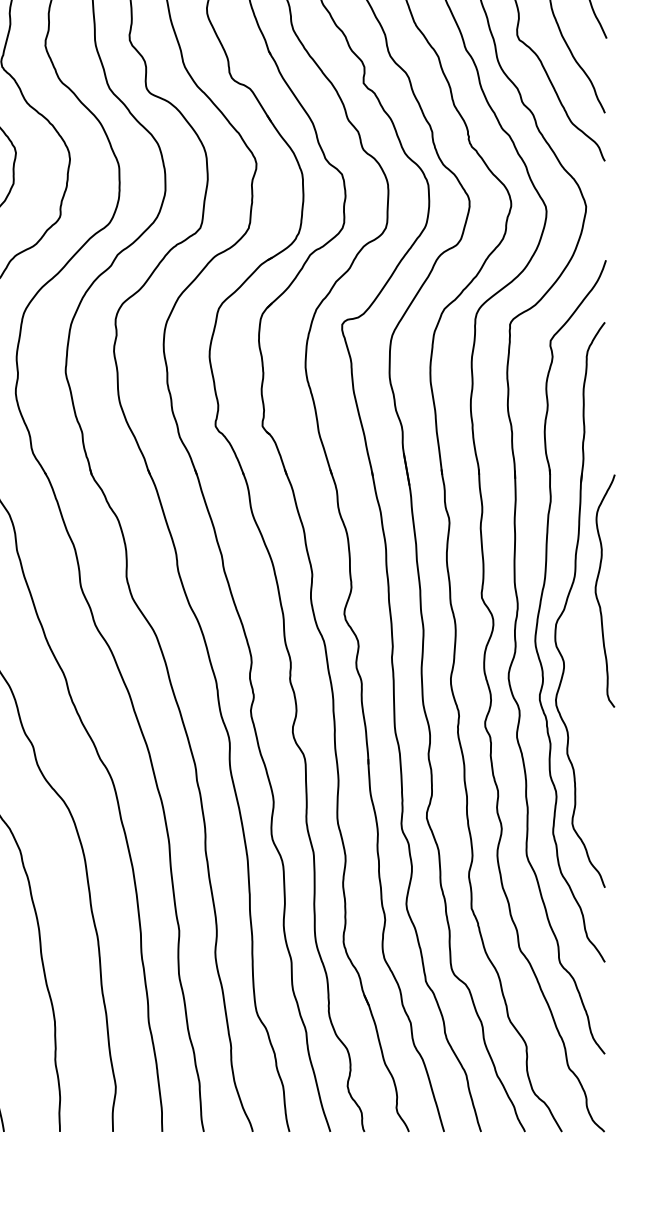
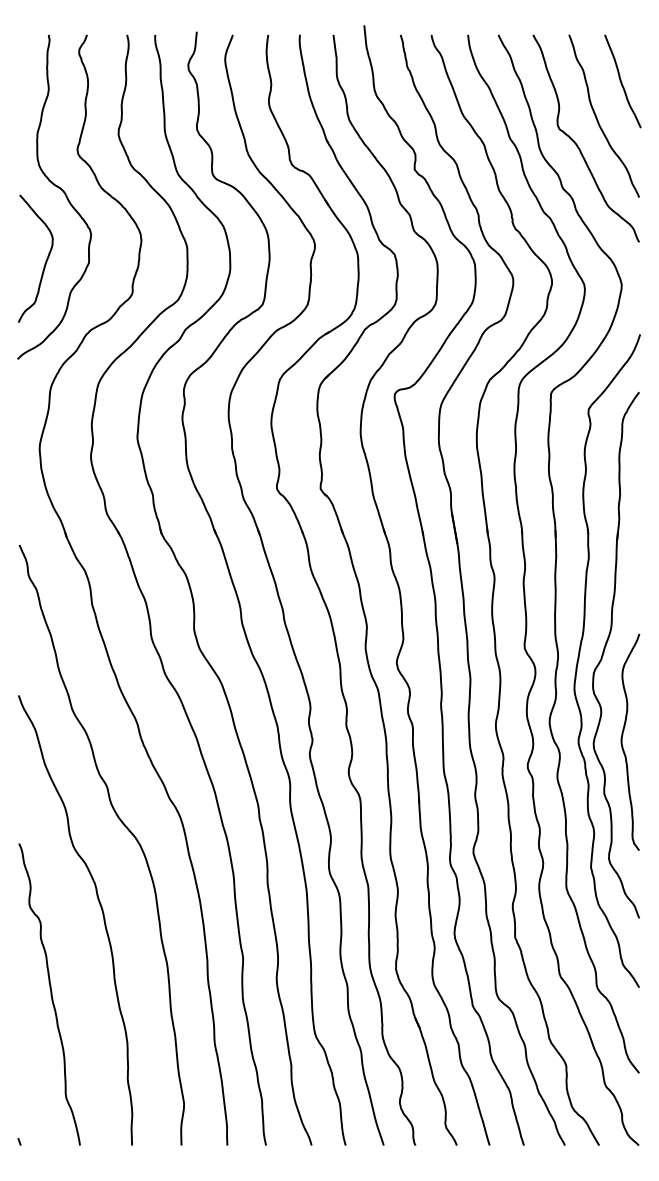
curve: (596, 590) -> (622, 741), moved

